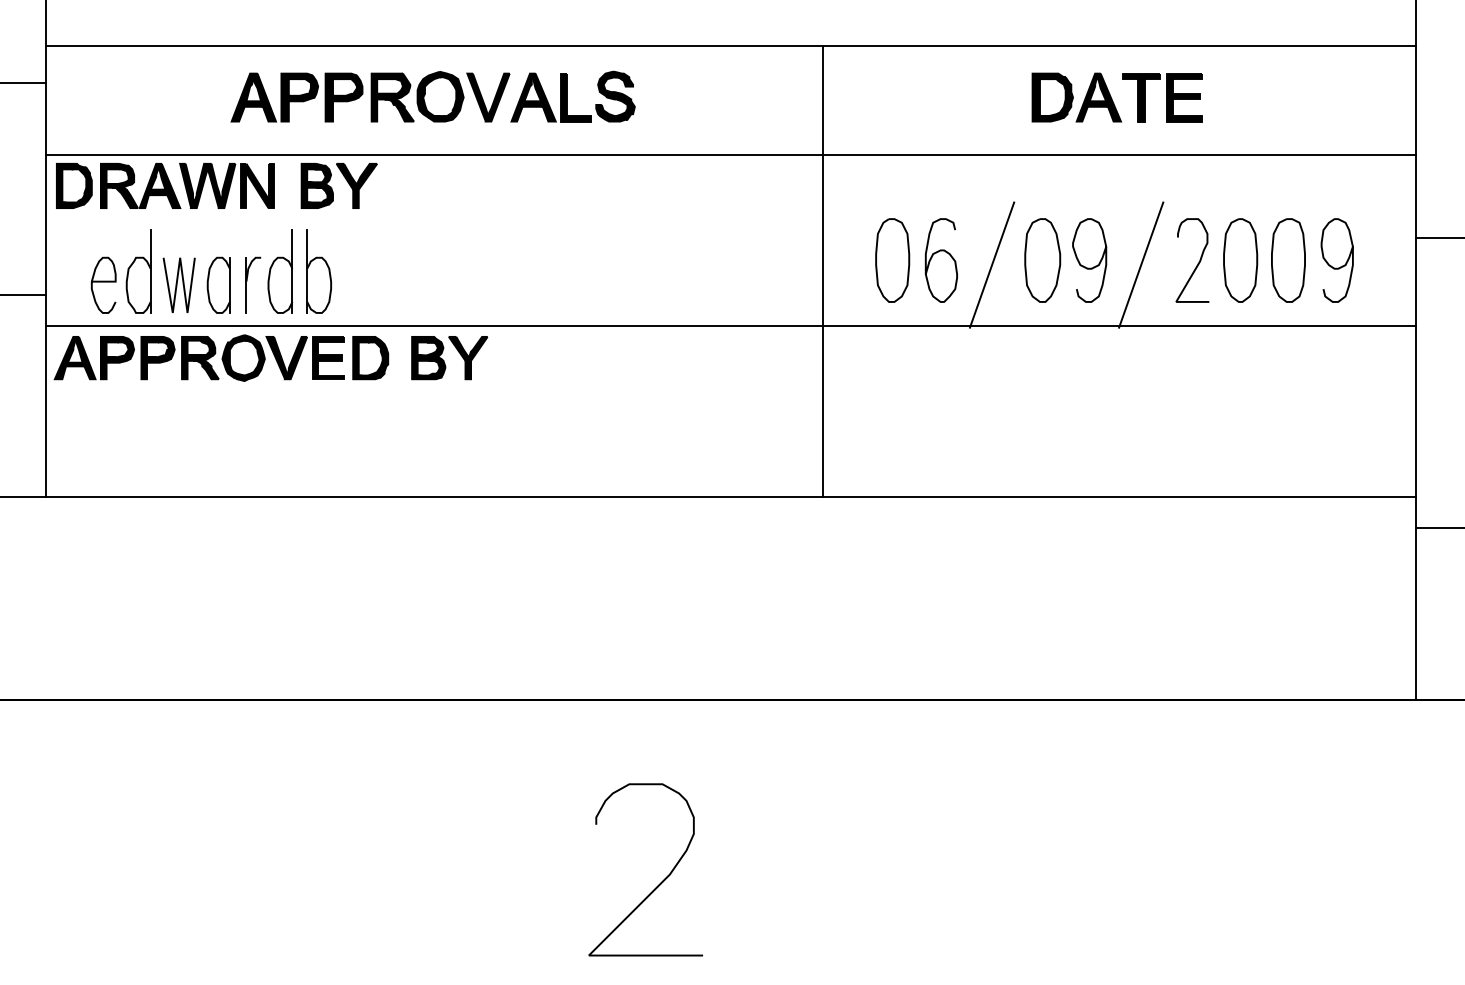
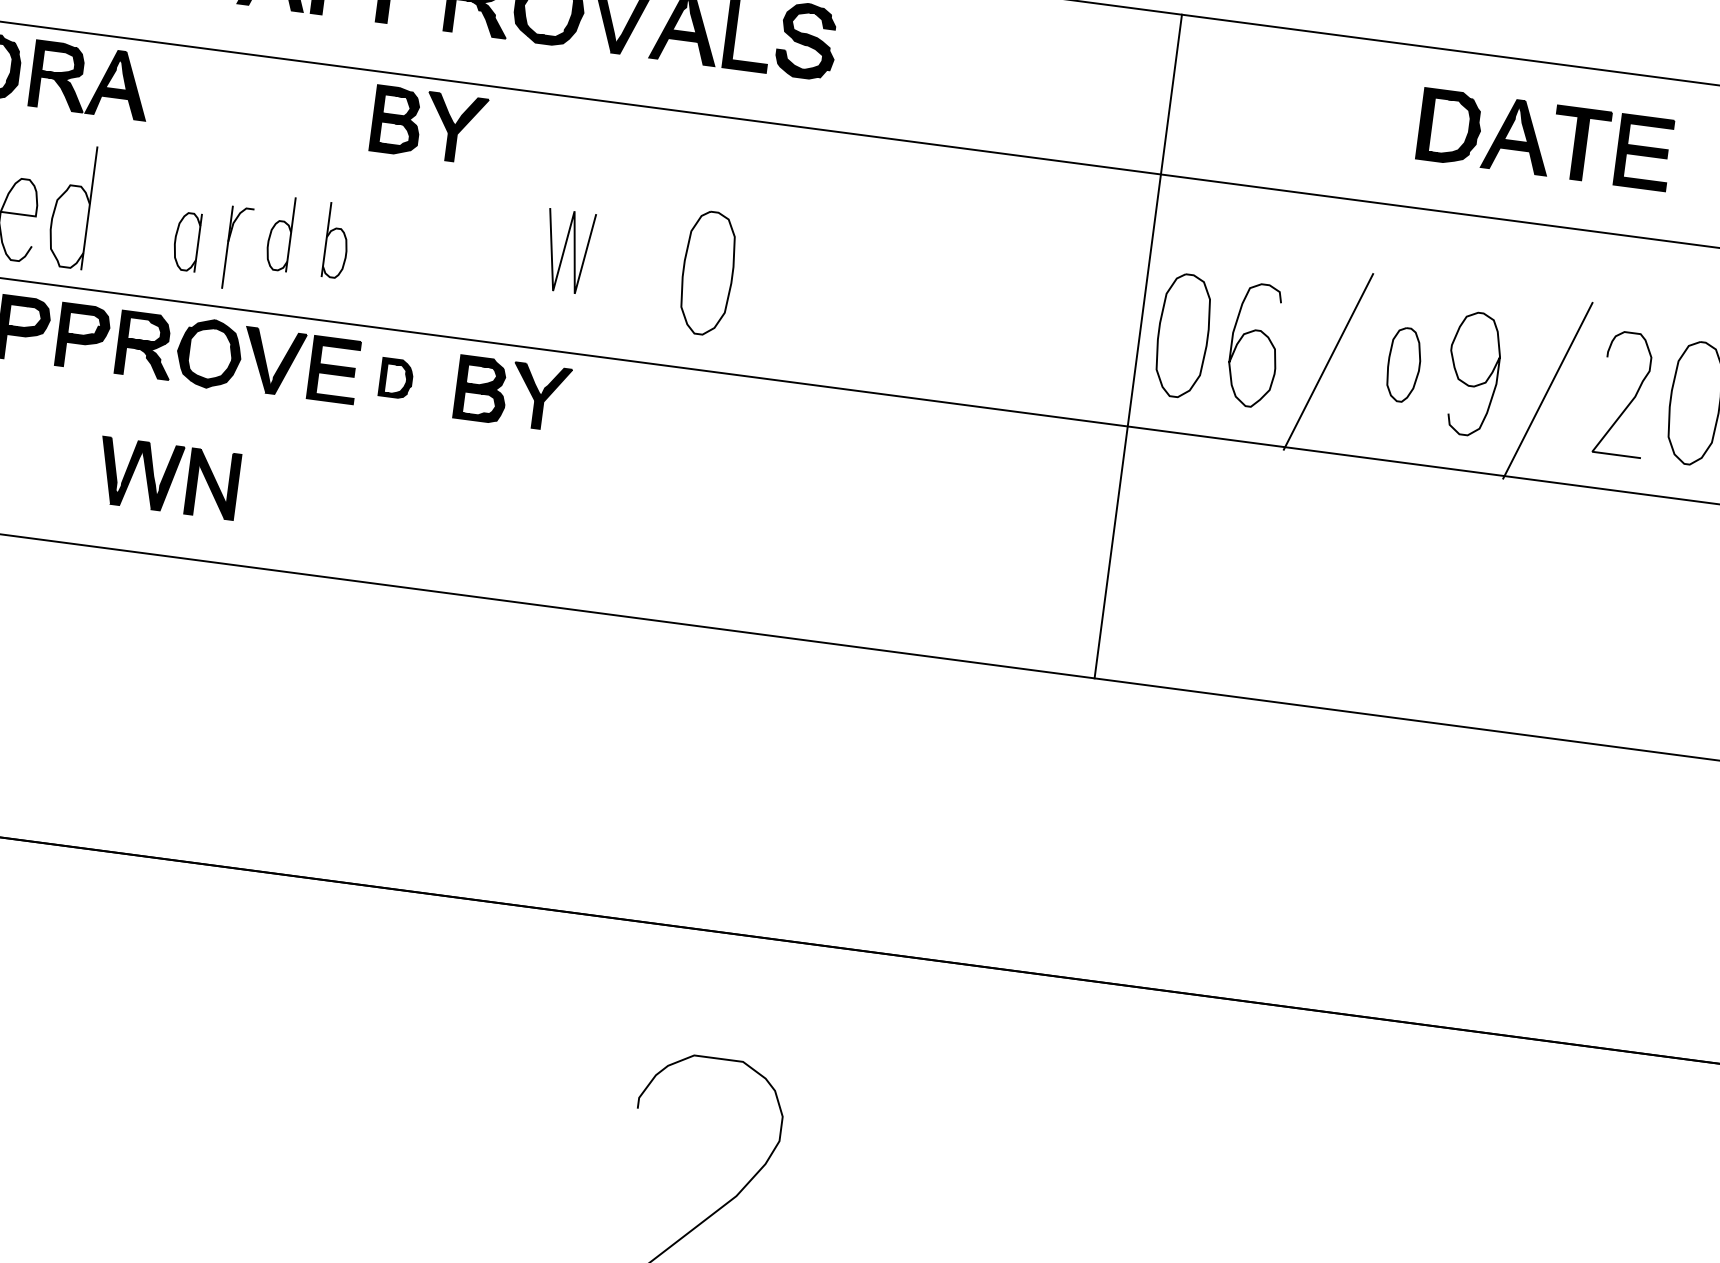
part: (226, 185) -> (167, 477), moved
part: (332, 188) -> (418, 127), moved
part: (569, 260) -> (707, 273), added
part: (1042, 260) -> (1403, 364), size x0.6
part: (280, 271) -> (280, 233), size x0.6
part: (318, 271) -> (336, 240), size x0.6
line: (822, 271) -> (1138, 346), moved
line: (177, 284) -> (565, 250), moved
part: (218, 284) -> (186, 240), size x0.7
part: (370, 358) -> (395, 378), size x0.6

